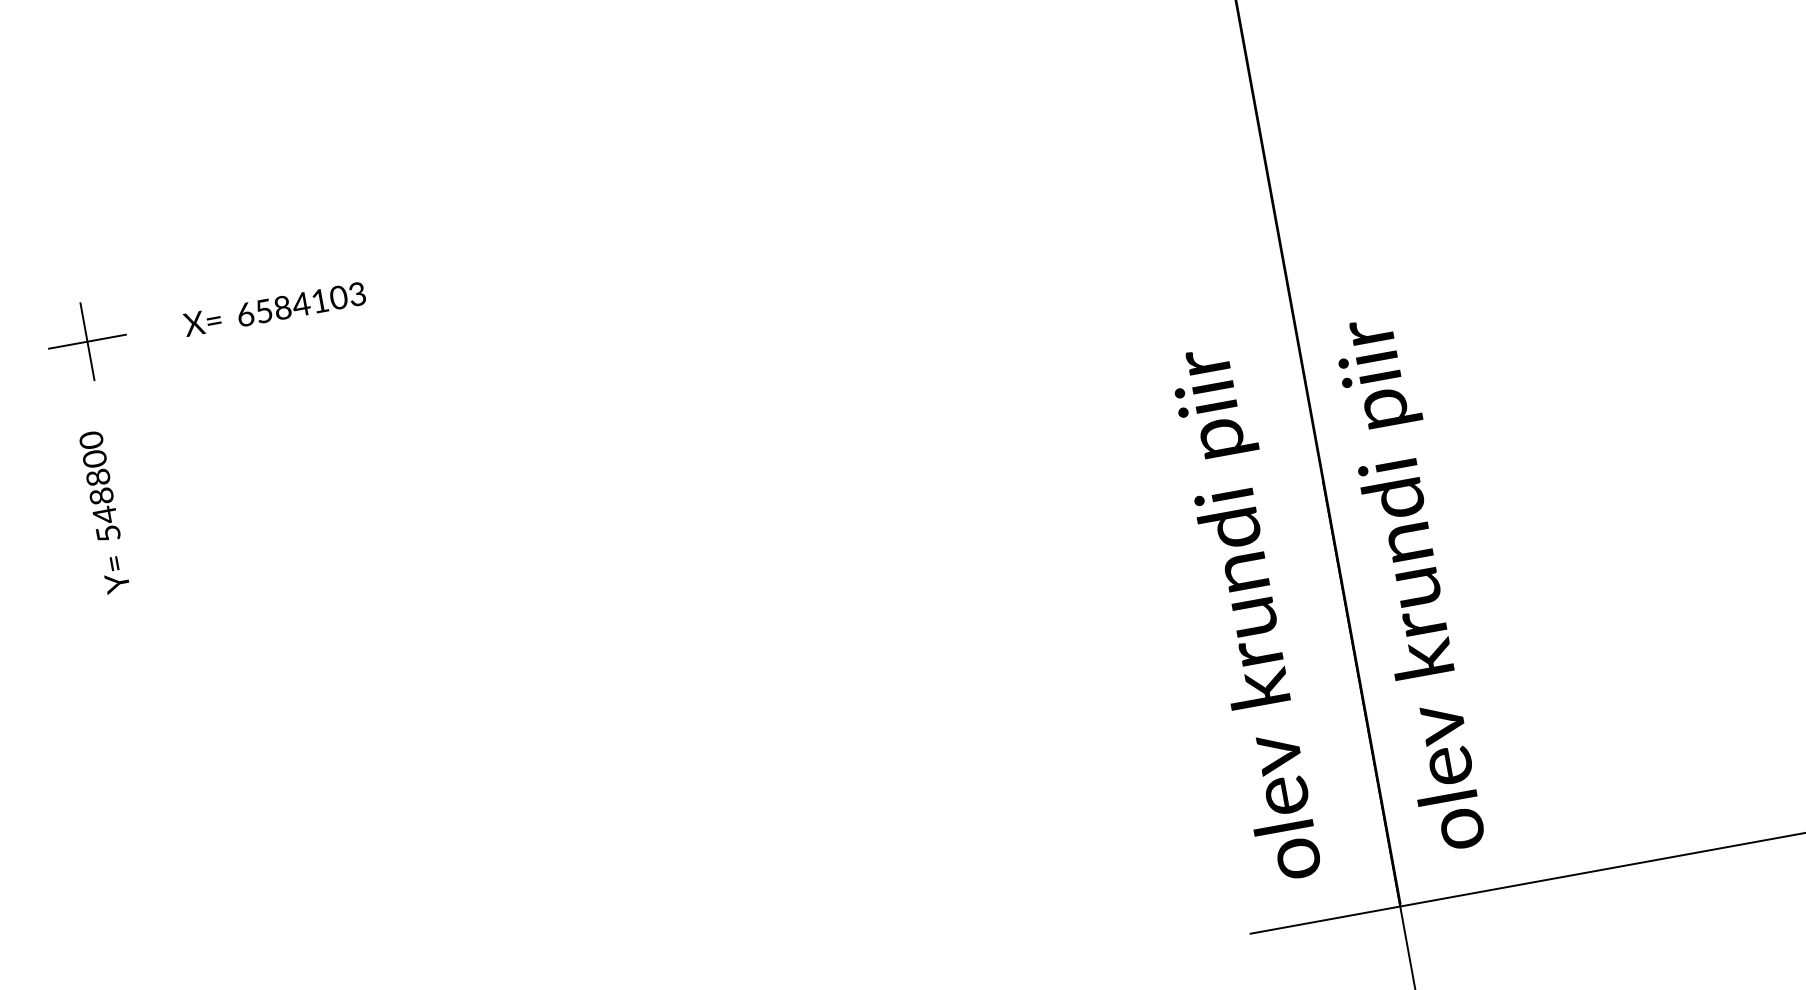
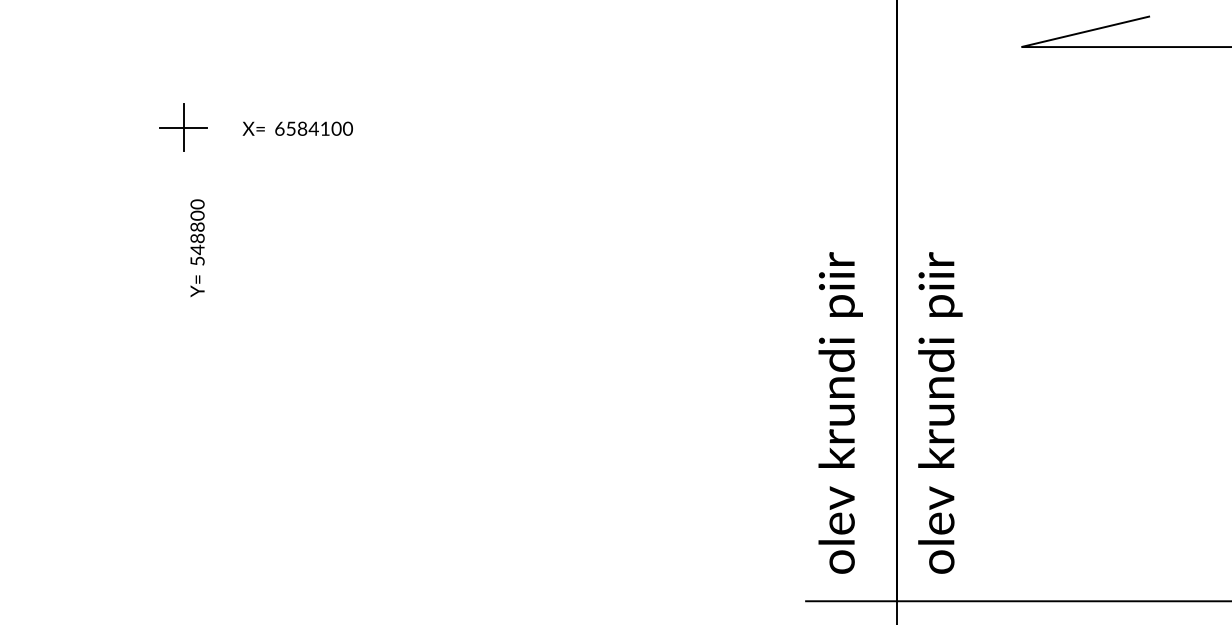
text: (356, 293) -> (347, 128), 6584103 -> 6584100
text: (104, 512) -> (197, 248), moved

